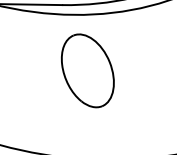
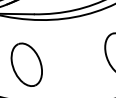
part: (87, 70) -> (26, 64), moved

